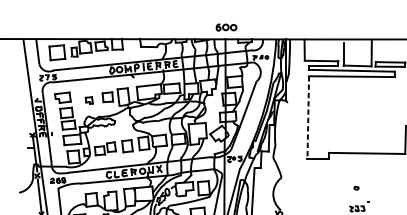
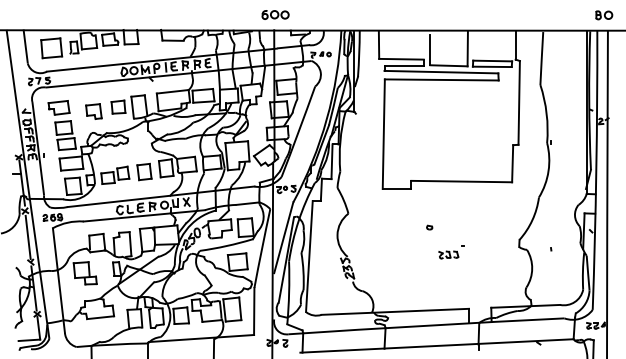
part: (88, 100) -> (93, 111), size x1.67
line: (308, 117) -> (383, 134), dashed -> solid
part: (356, 188) -> (429, 227), moved

